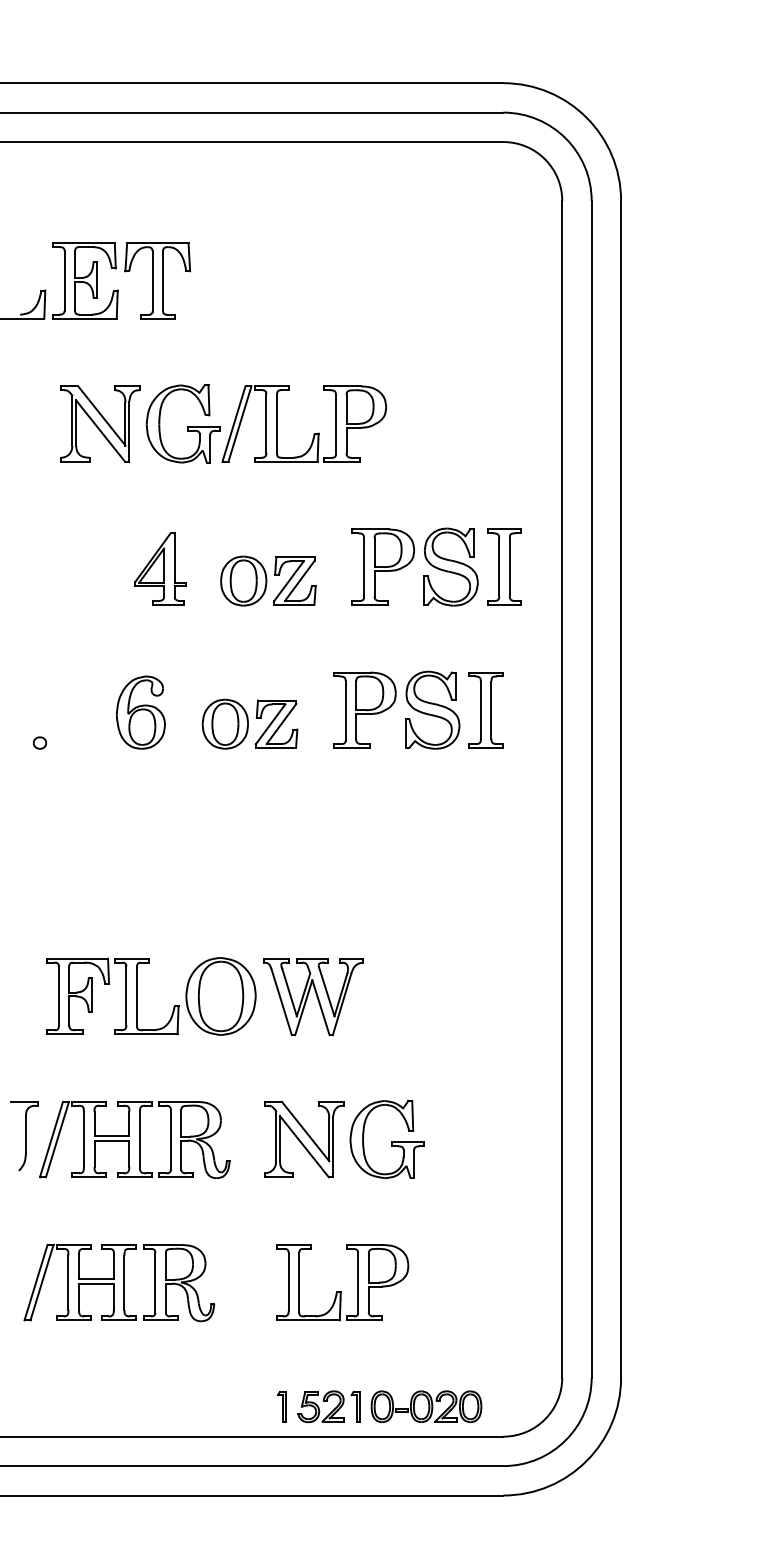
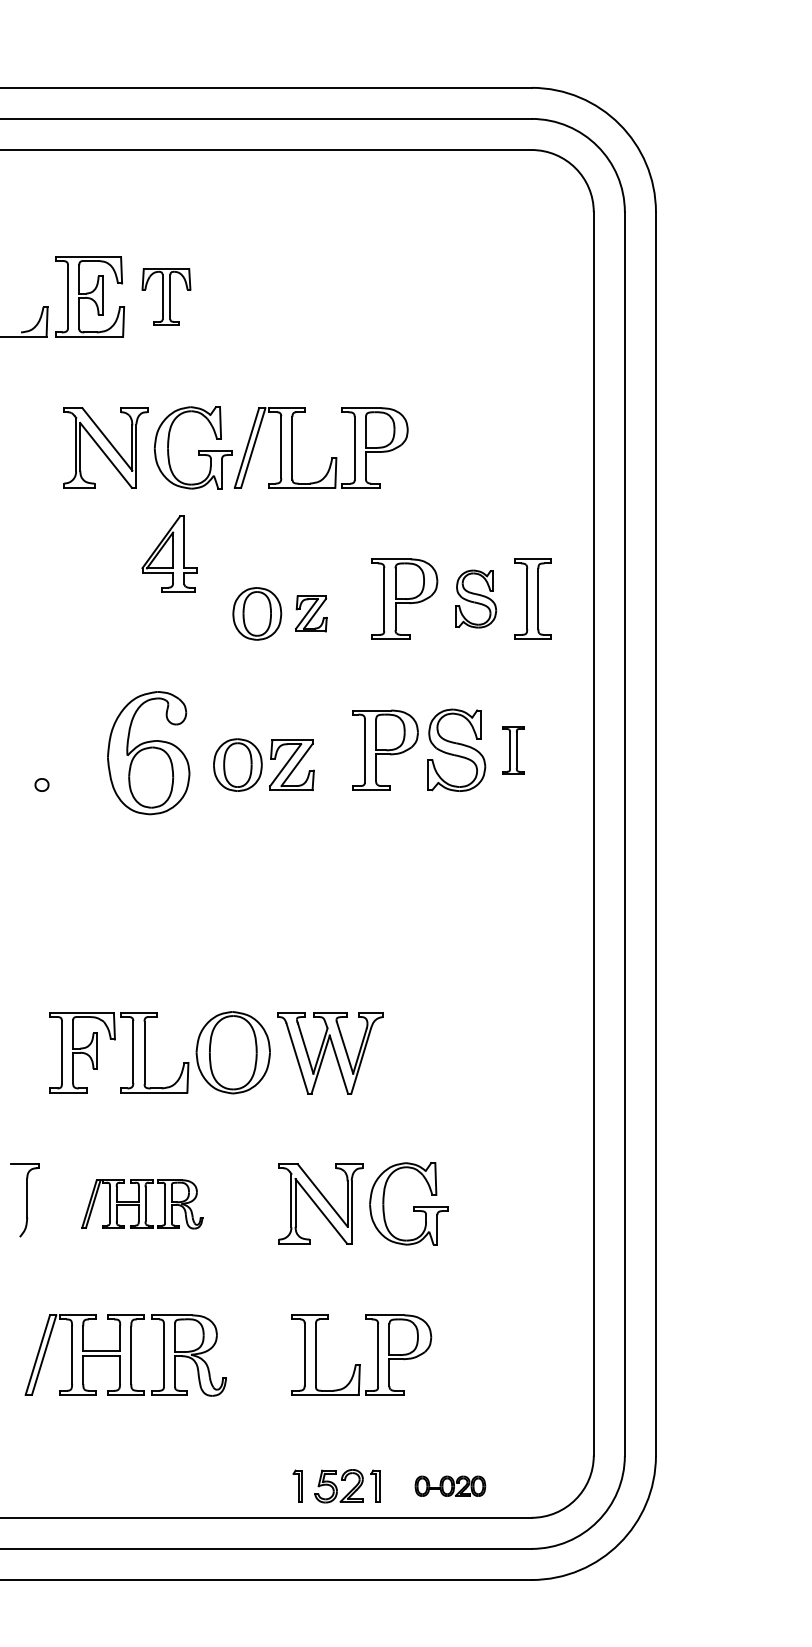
part: (157, 280) -> (166, 296), size x0.7
part: (451, 566) -> (476, 598), size x0.7
part: (160, 568) -> (169, 553), moved
part: (295, 580) -> (311, 613), size x0.7
part: (486, 710) -> (513, 750), size x0.6
part: (140, 712) -> (148, 752), size x1.6
part: (135, 1140) -> (142, 1204), size x0.6
part: (426, 1407) -> (450, 1486), size x0.6

